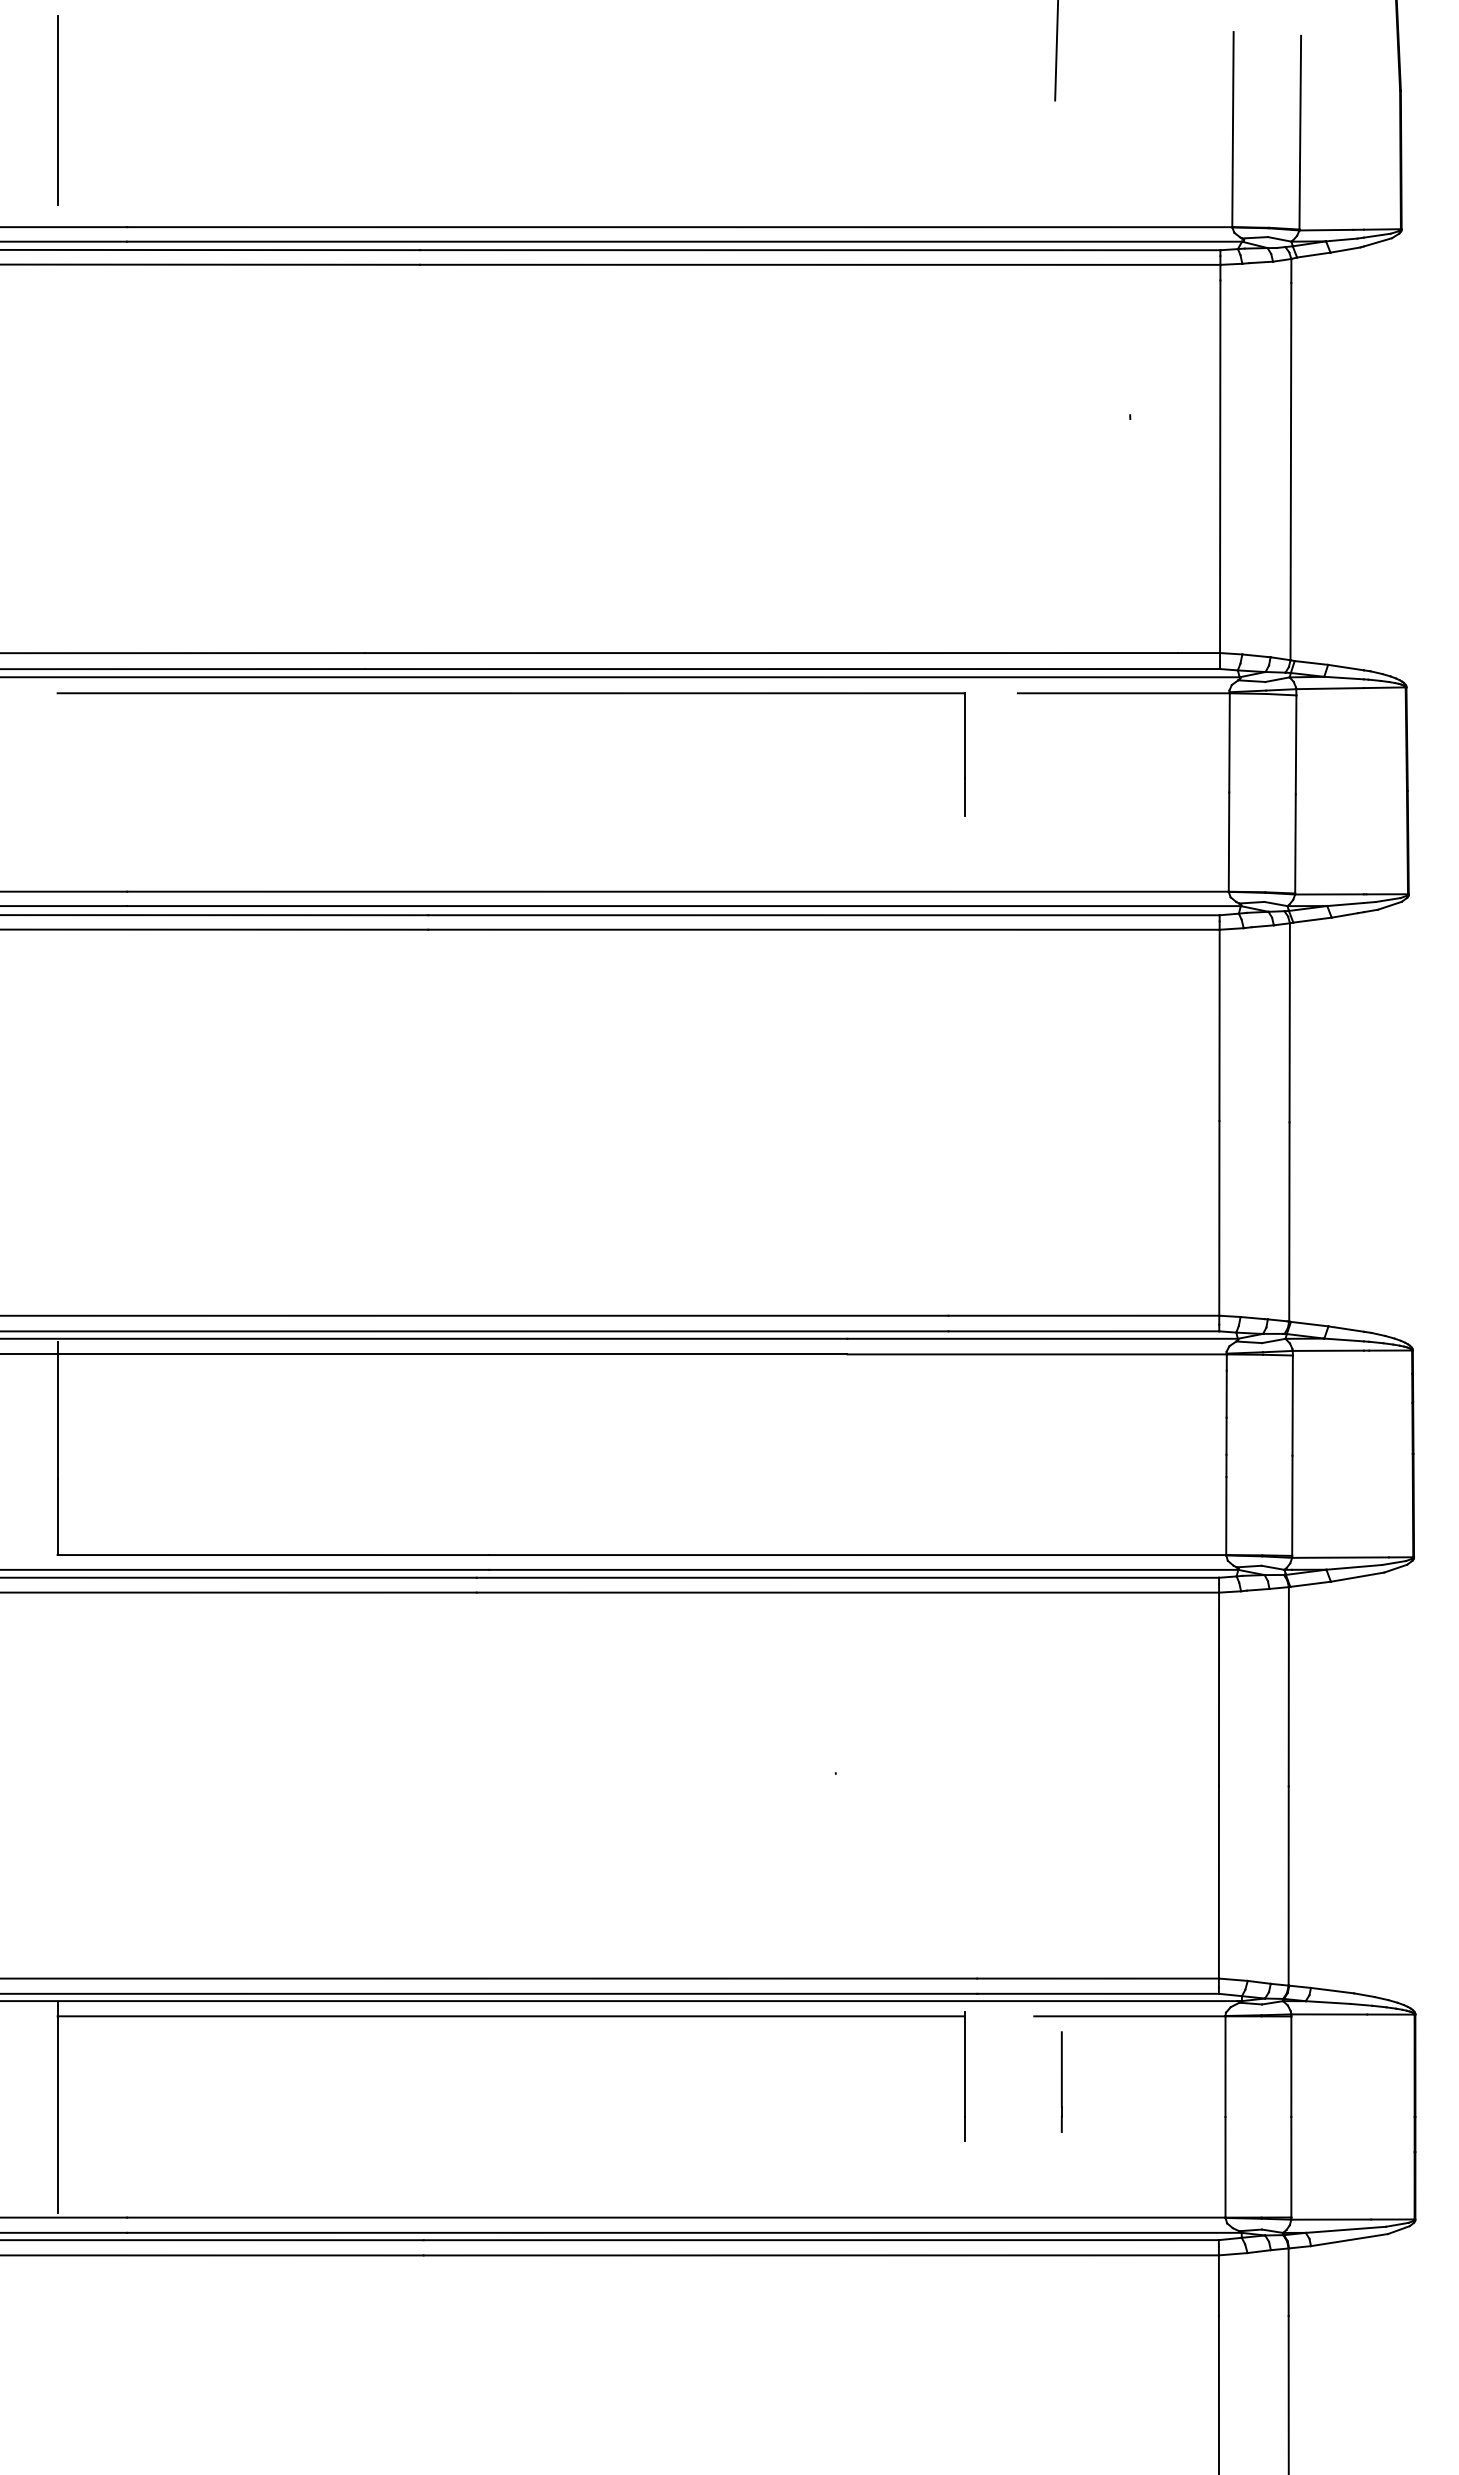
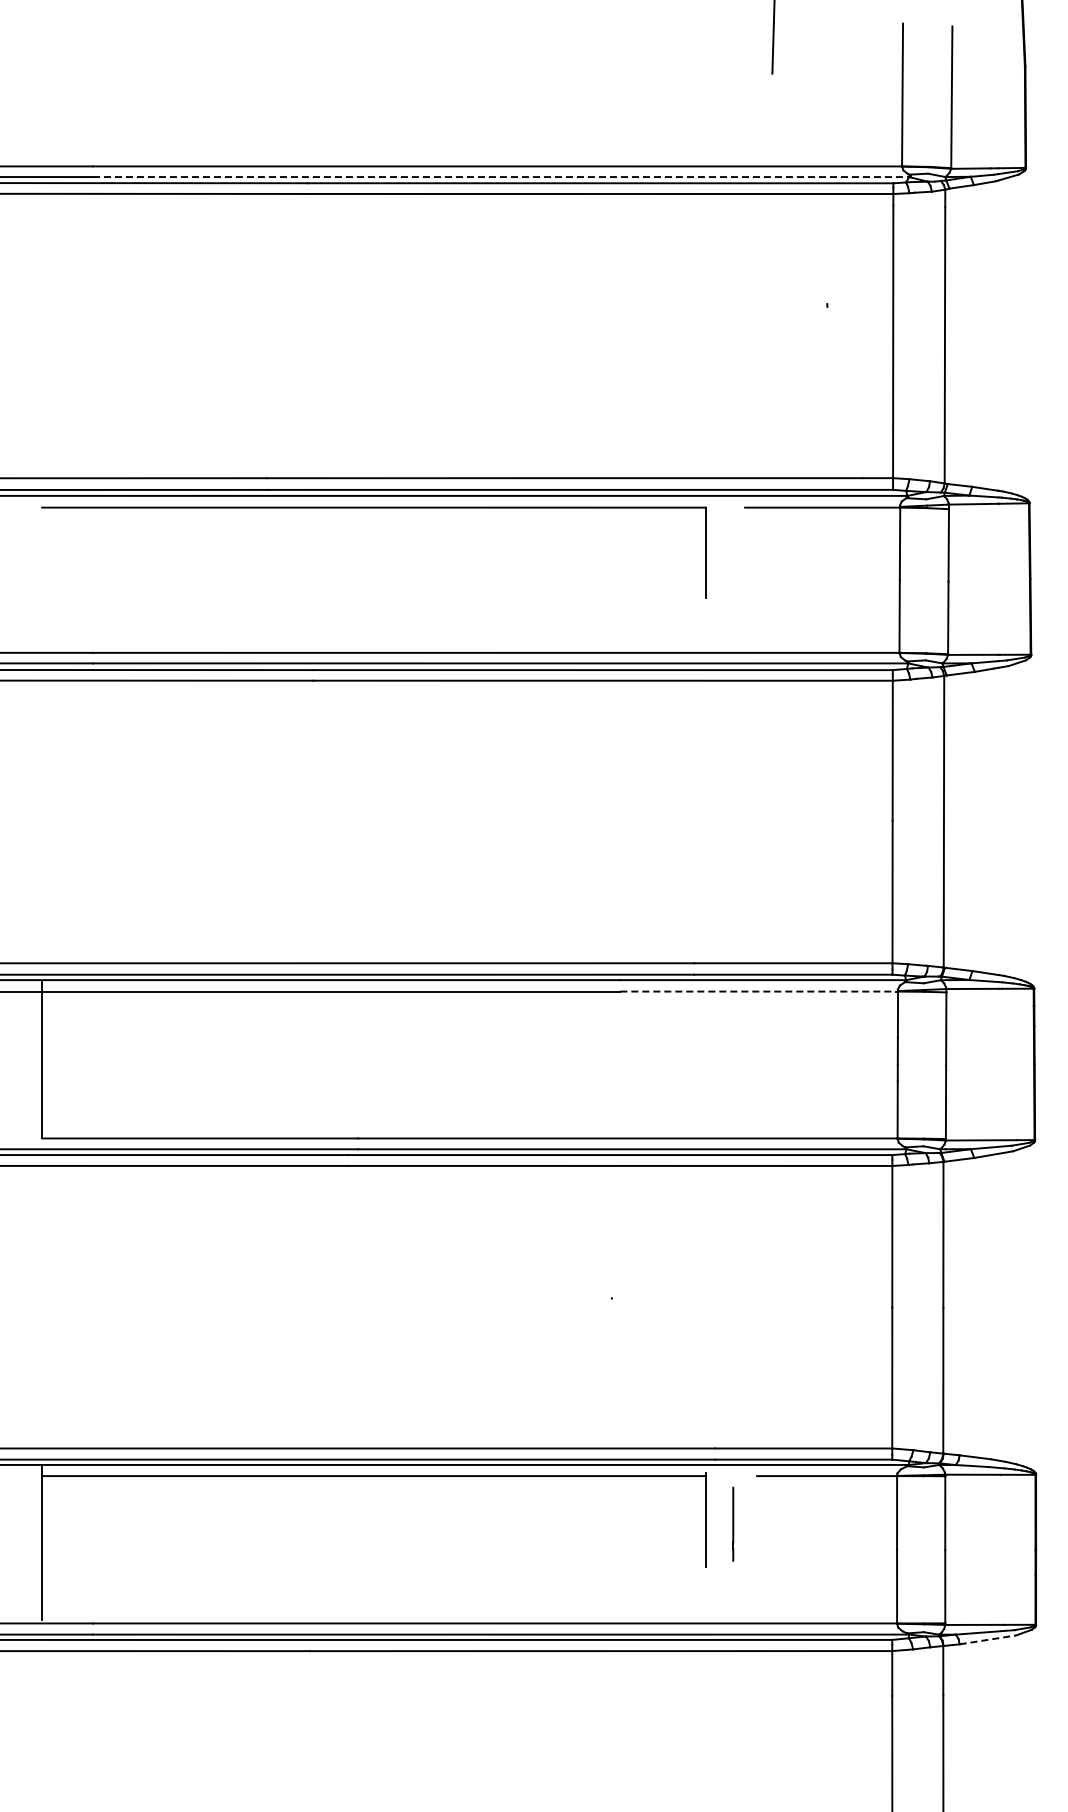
line: (58, 109) -> (42, 80), removed
line: (685, 242) -> (501, 177), solid -> dashed
line: (1037, 1354) -> (759, 991), solid -> dashed
line: (1062, 2081) -> (733, 1523), moved
line: (1349, 2239) -> (987, 1639), solid -> dashed

